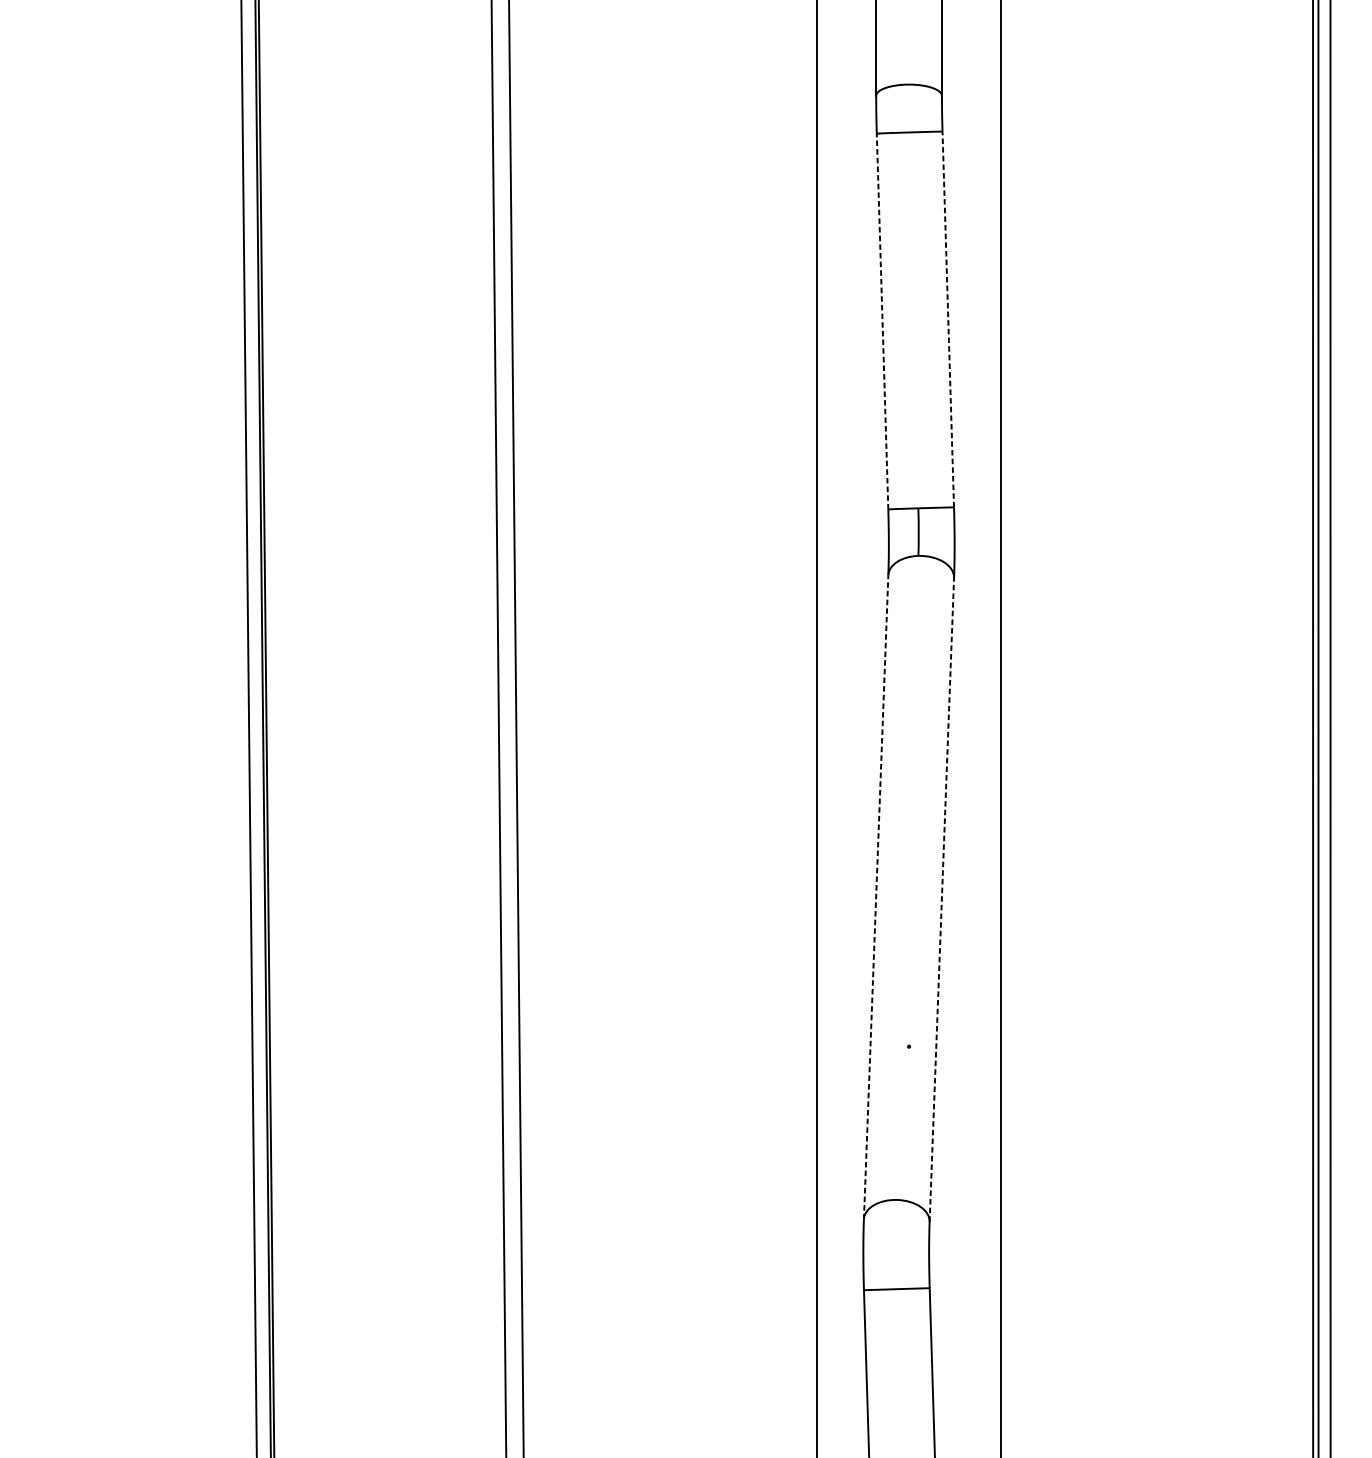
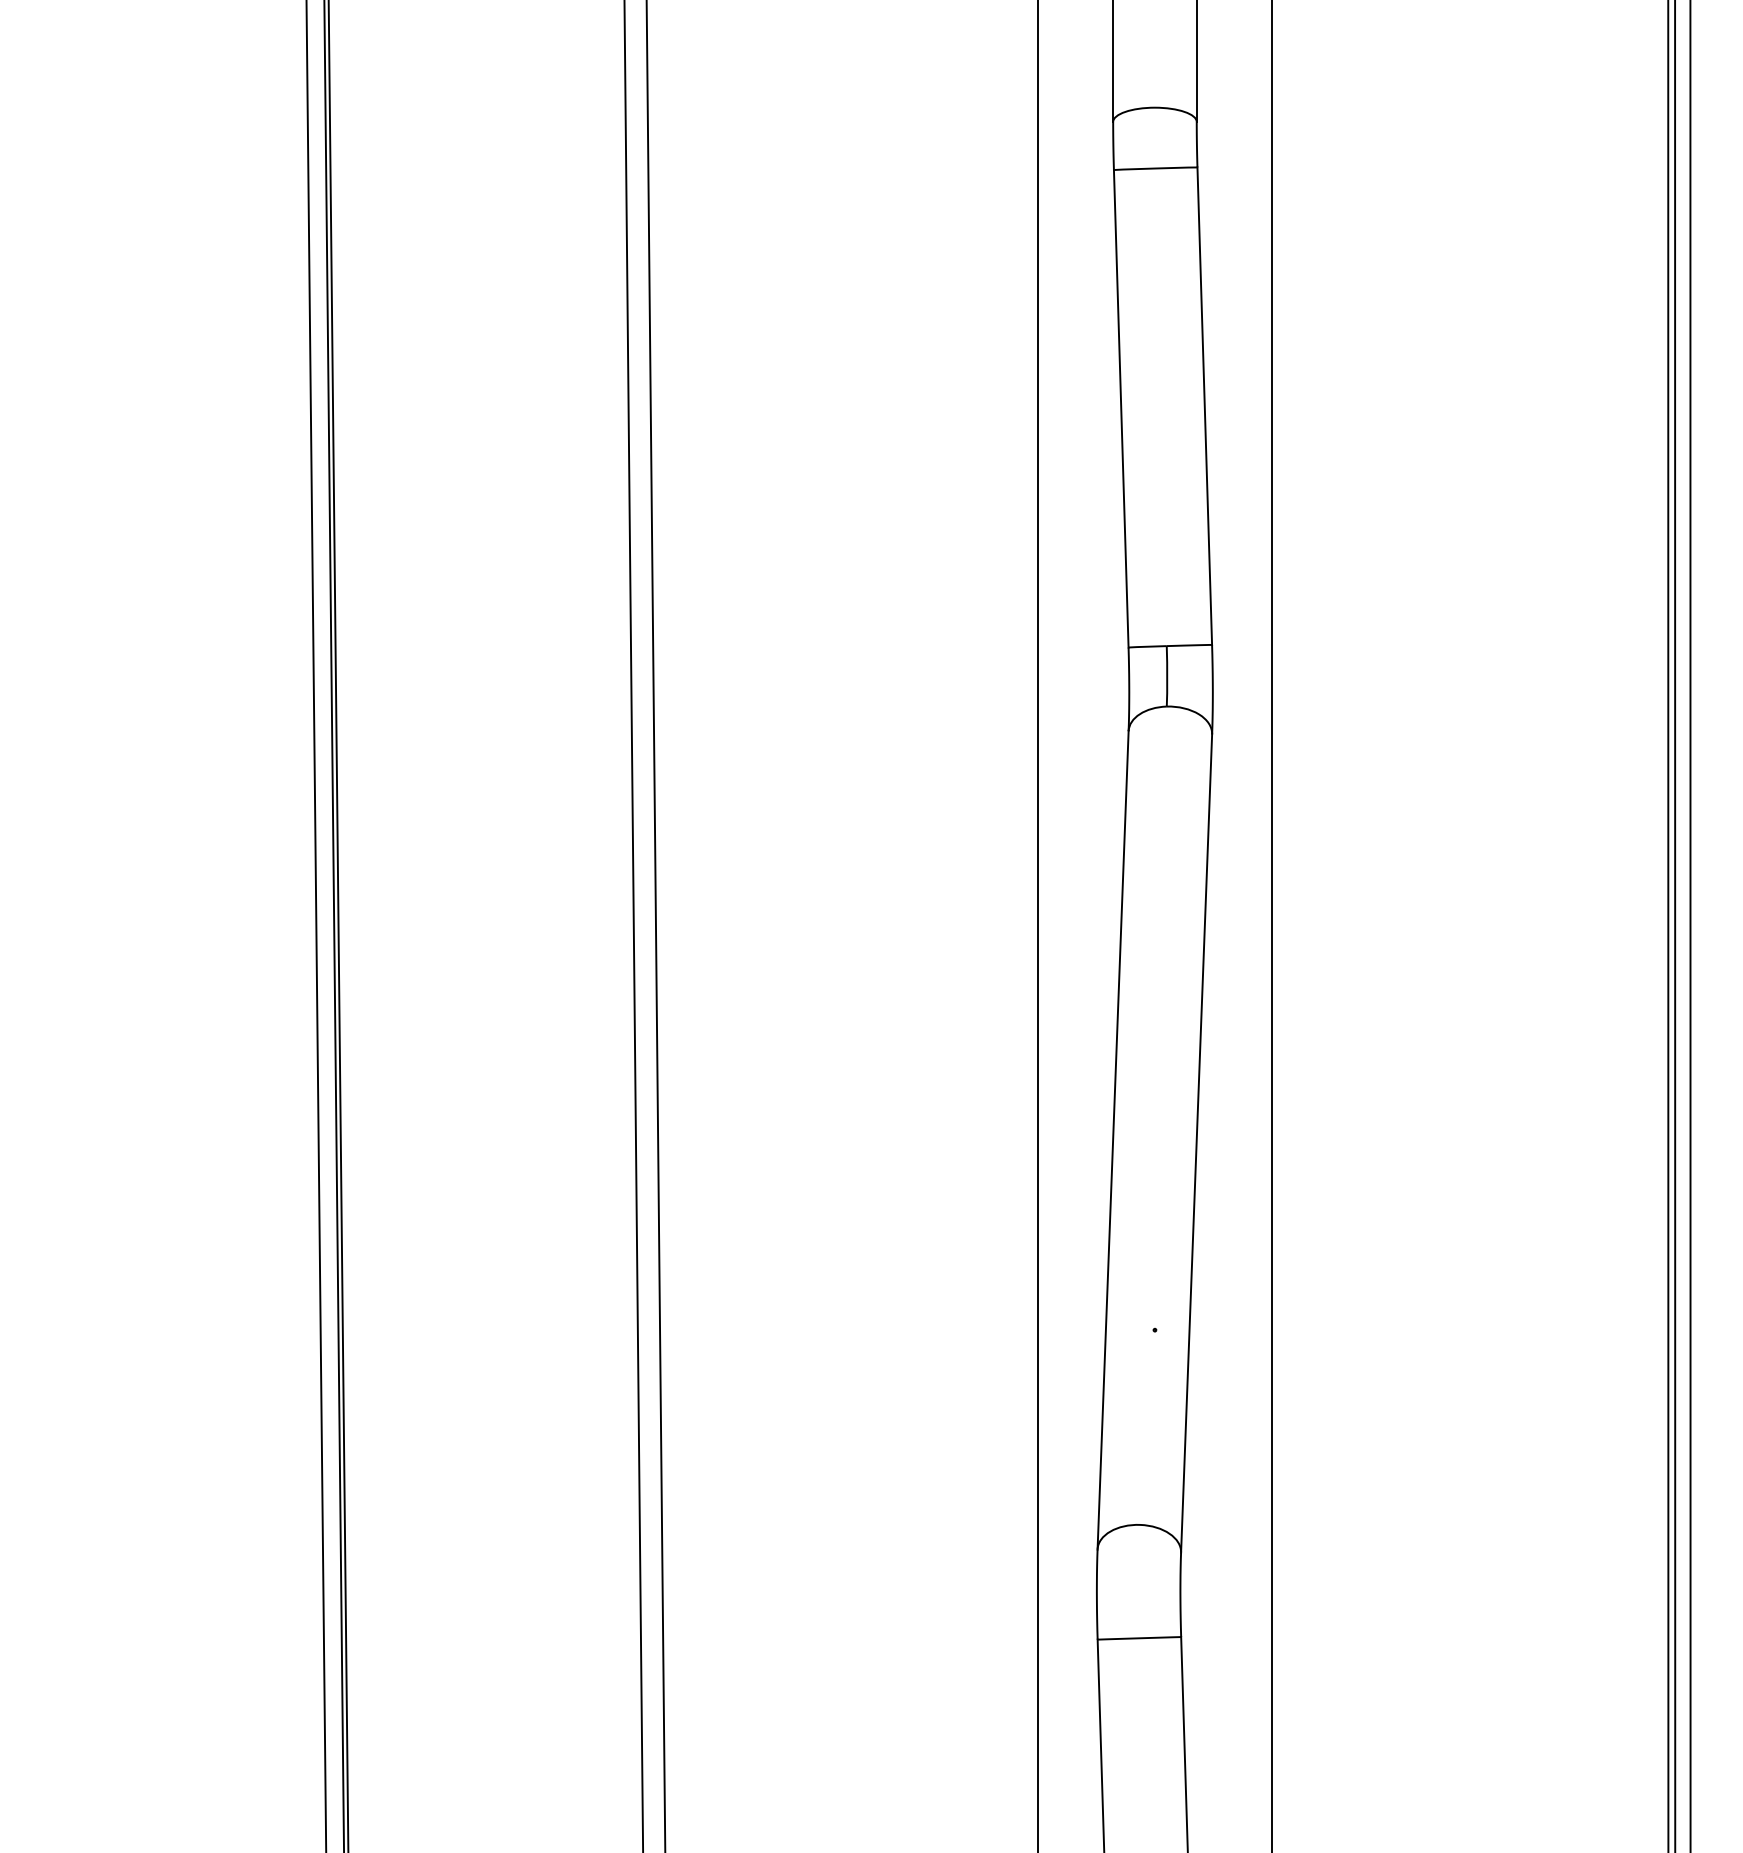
line: (948, 319) -> (1204, 406), dashed -> solid
line: (882, 321) -> (1121, 408), dashed -> solid
line: (876, 896) -> (1113, 1139), dashed -> solid
line: (941, 899) -> (1196, 1143), dashed -> solid

